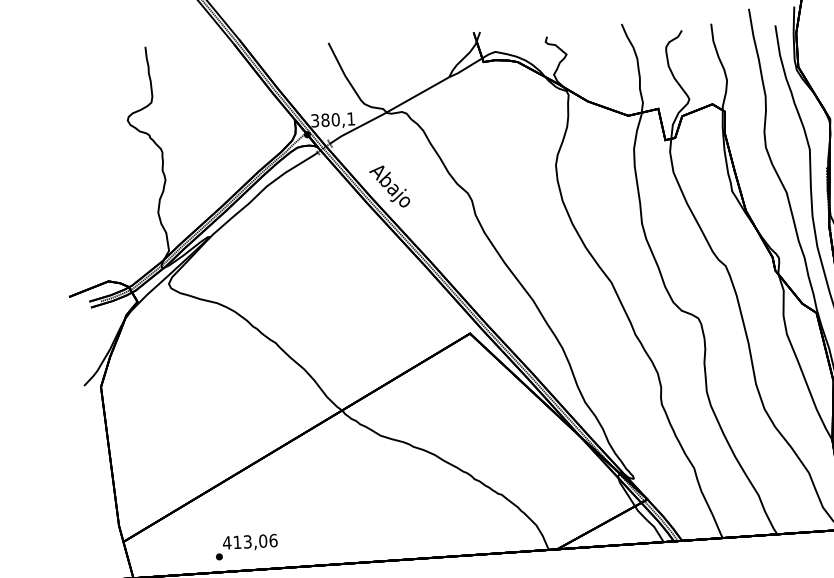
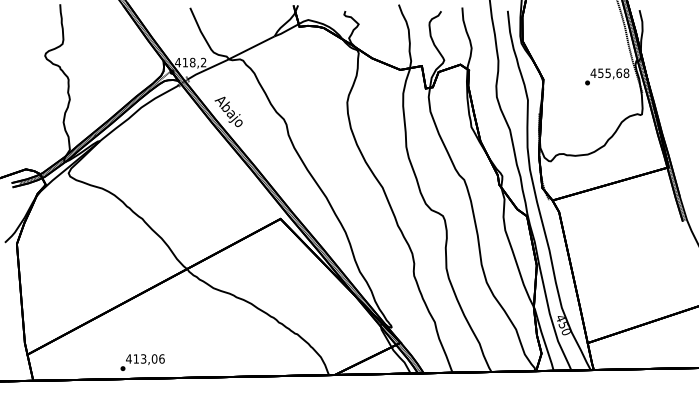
text: (332, 119) -> (190, 62), 380,1 -> 418,2
text: (246, 546) -> (142, 362), moved

